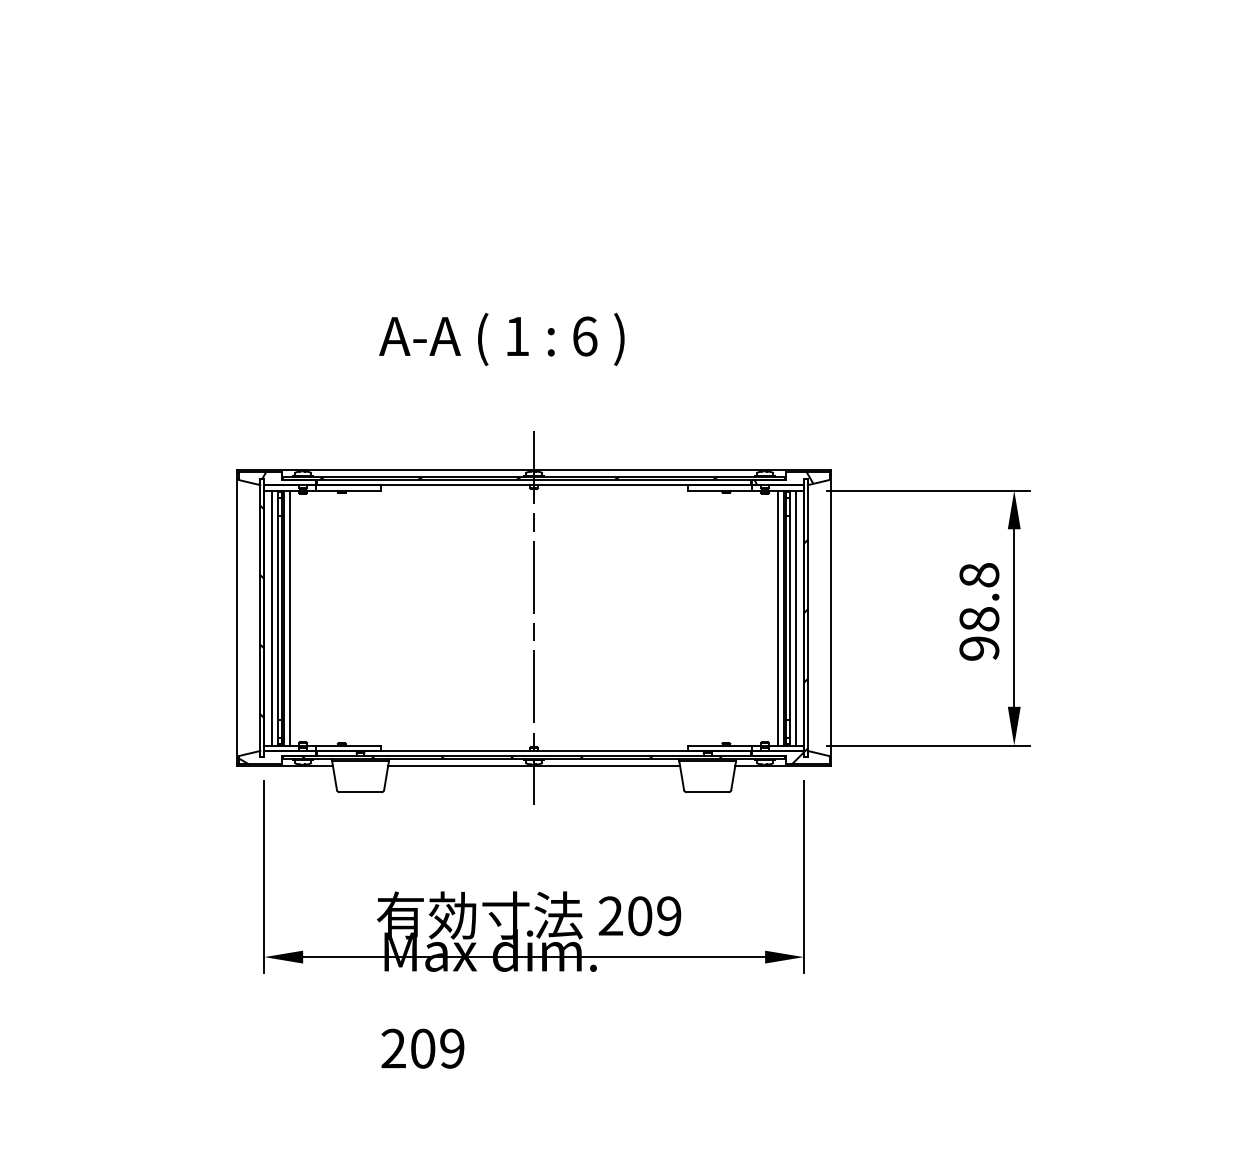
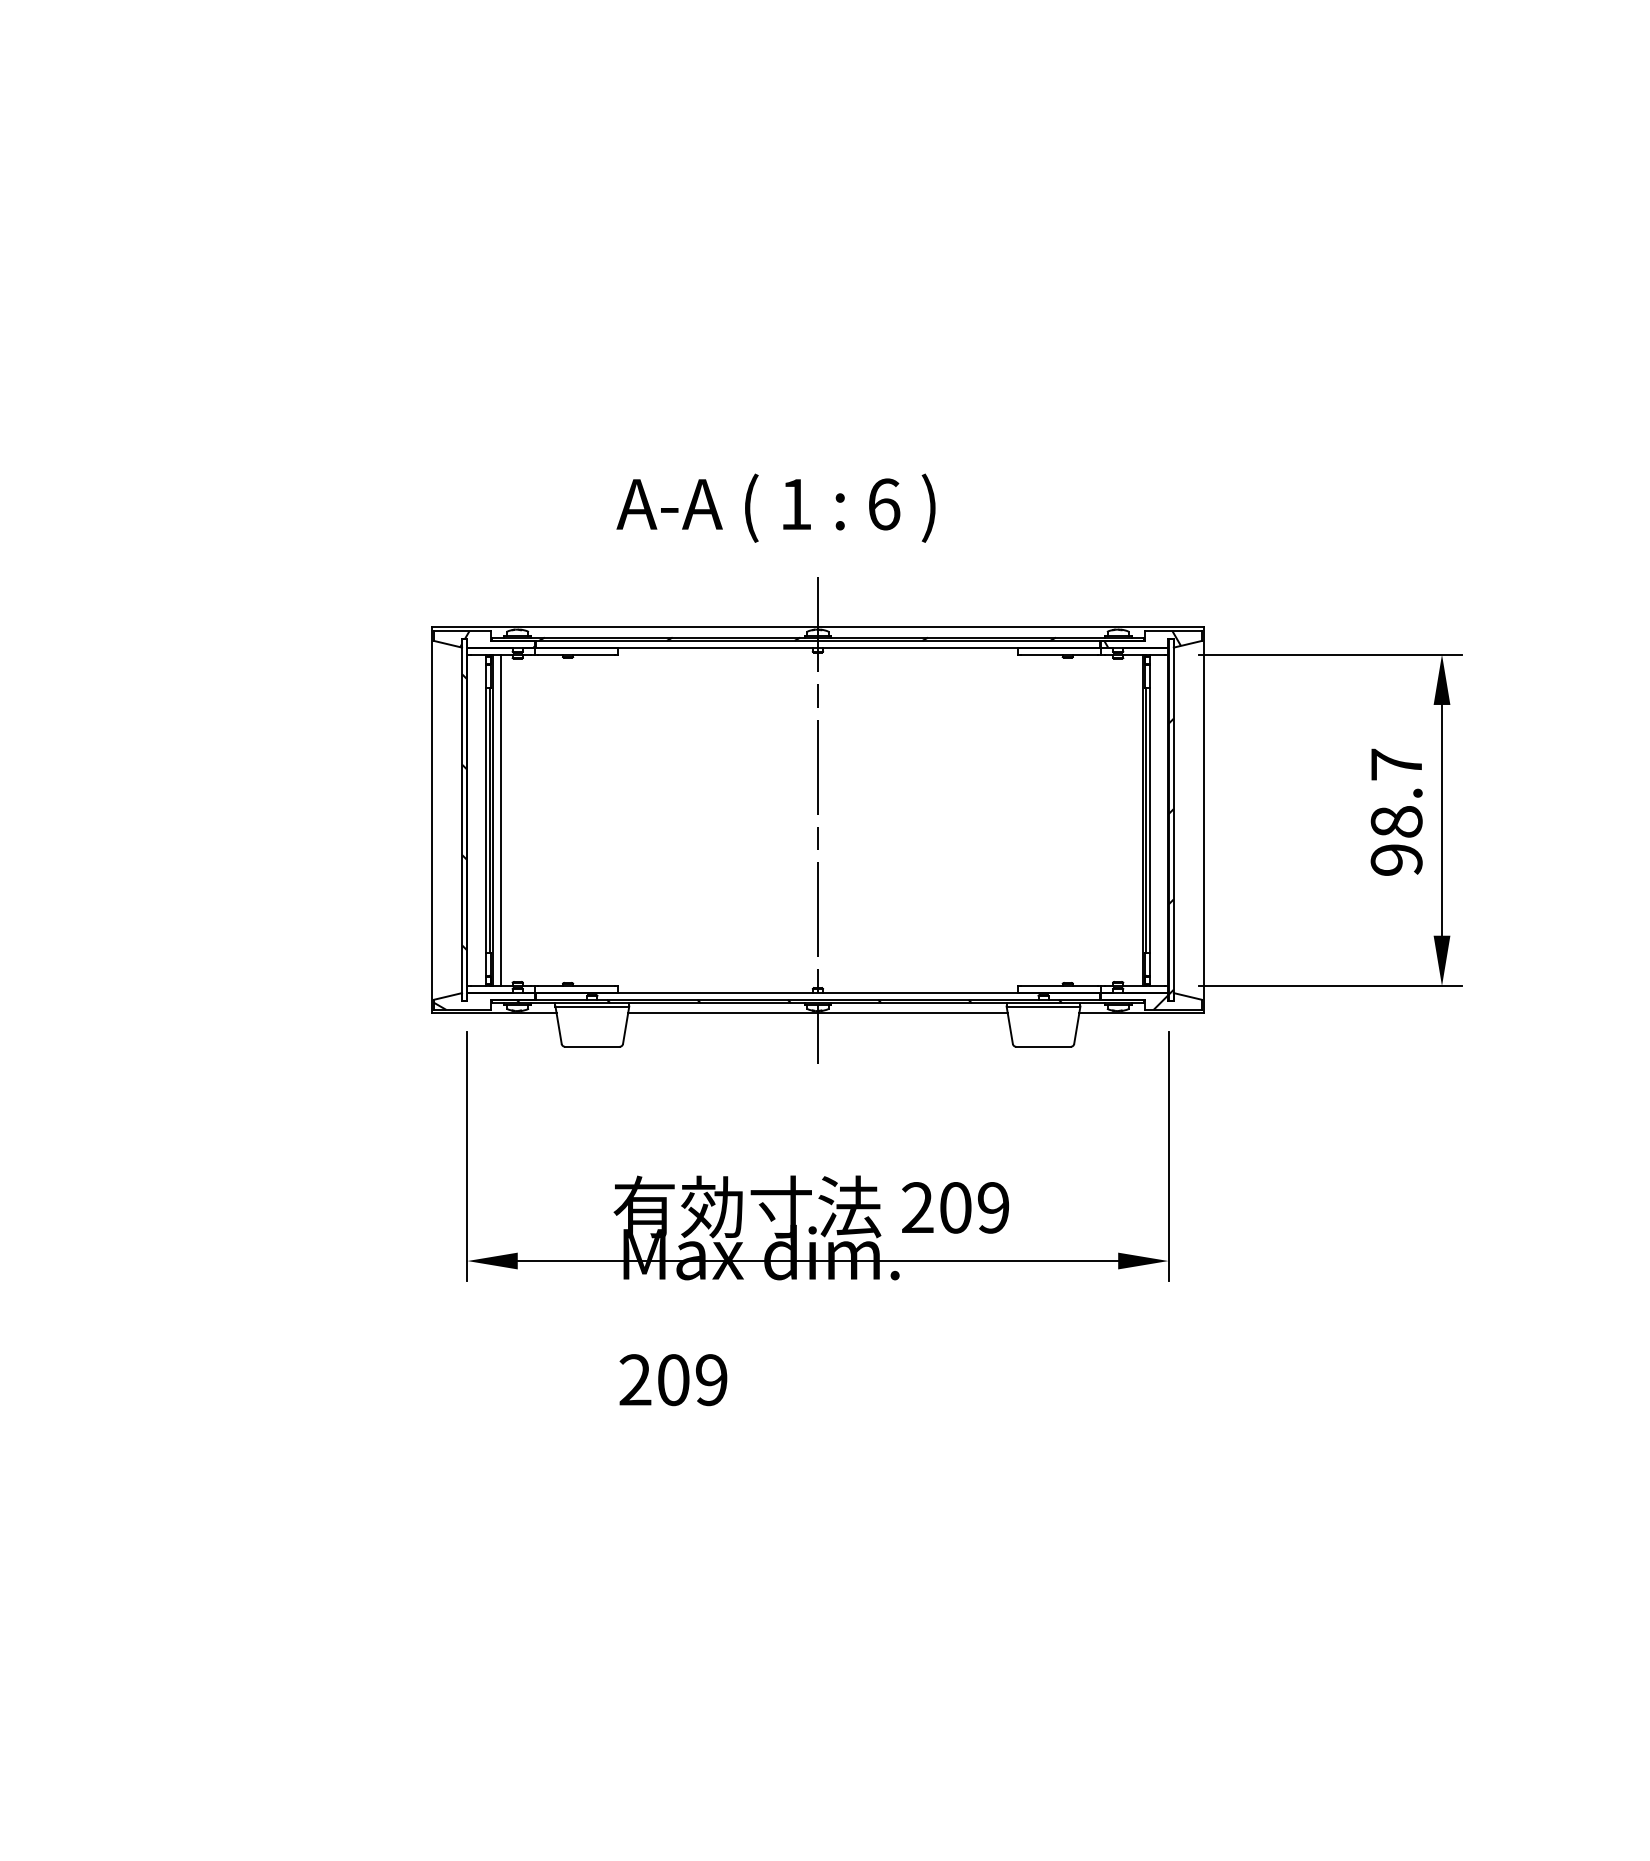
text: (501, 338) -> (775, 507), moved
text: (979, 575) -> (1396, 764), 98.8 -> 98.7
line: (272, 618) -> (477, 820), removed
line: (777, 618) -> (1134, 820), removed
line: (796, 618) -> (1158, 820), removed

